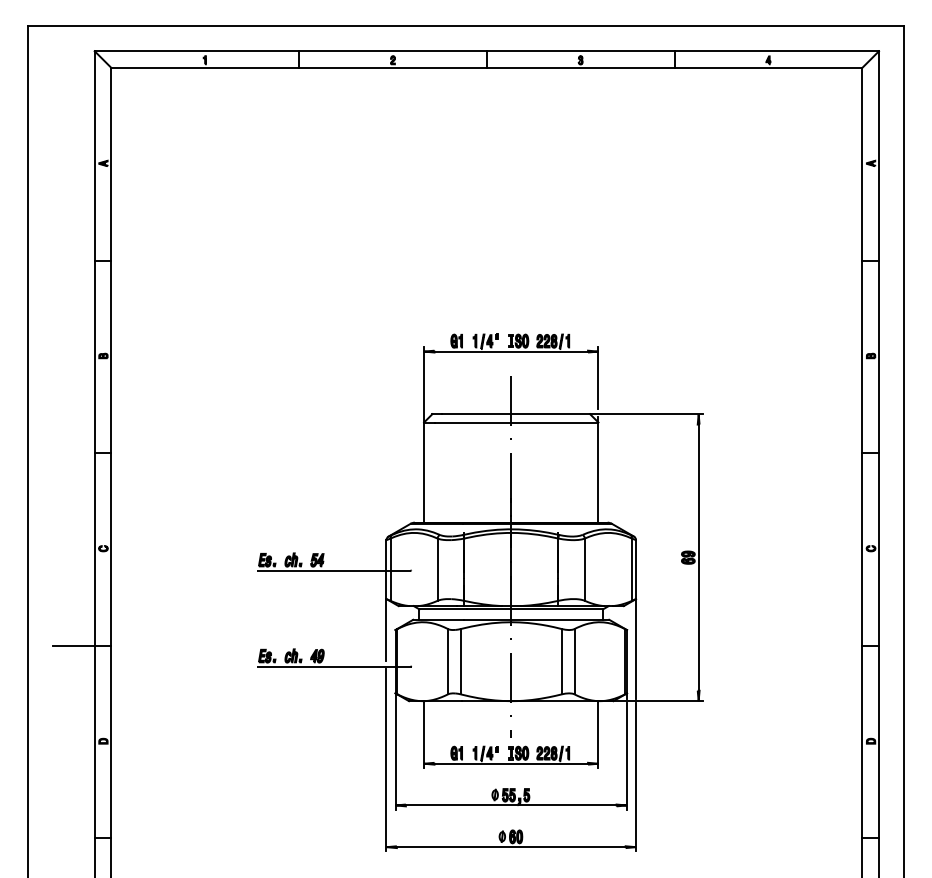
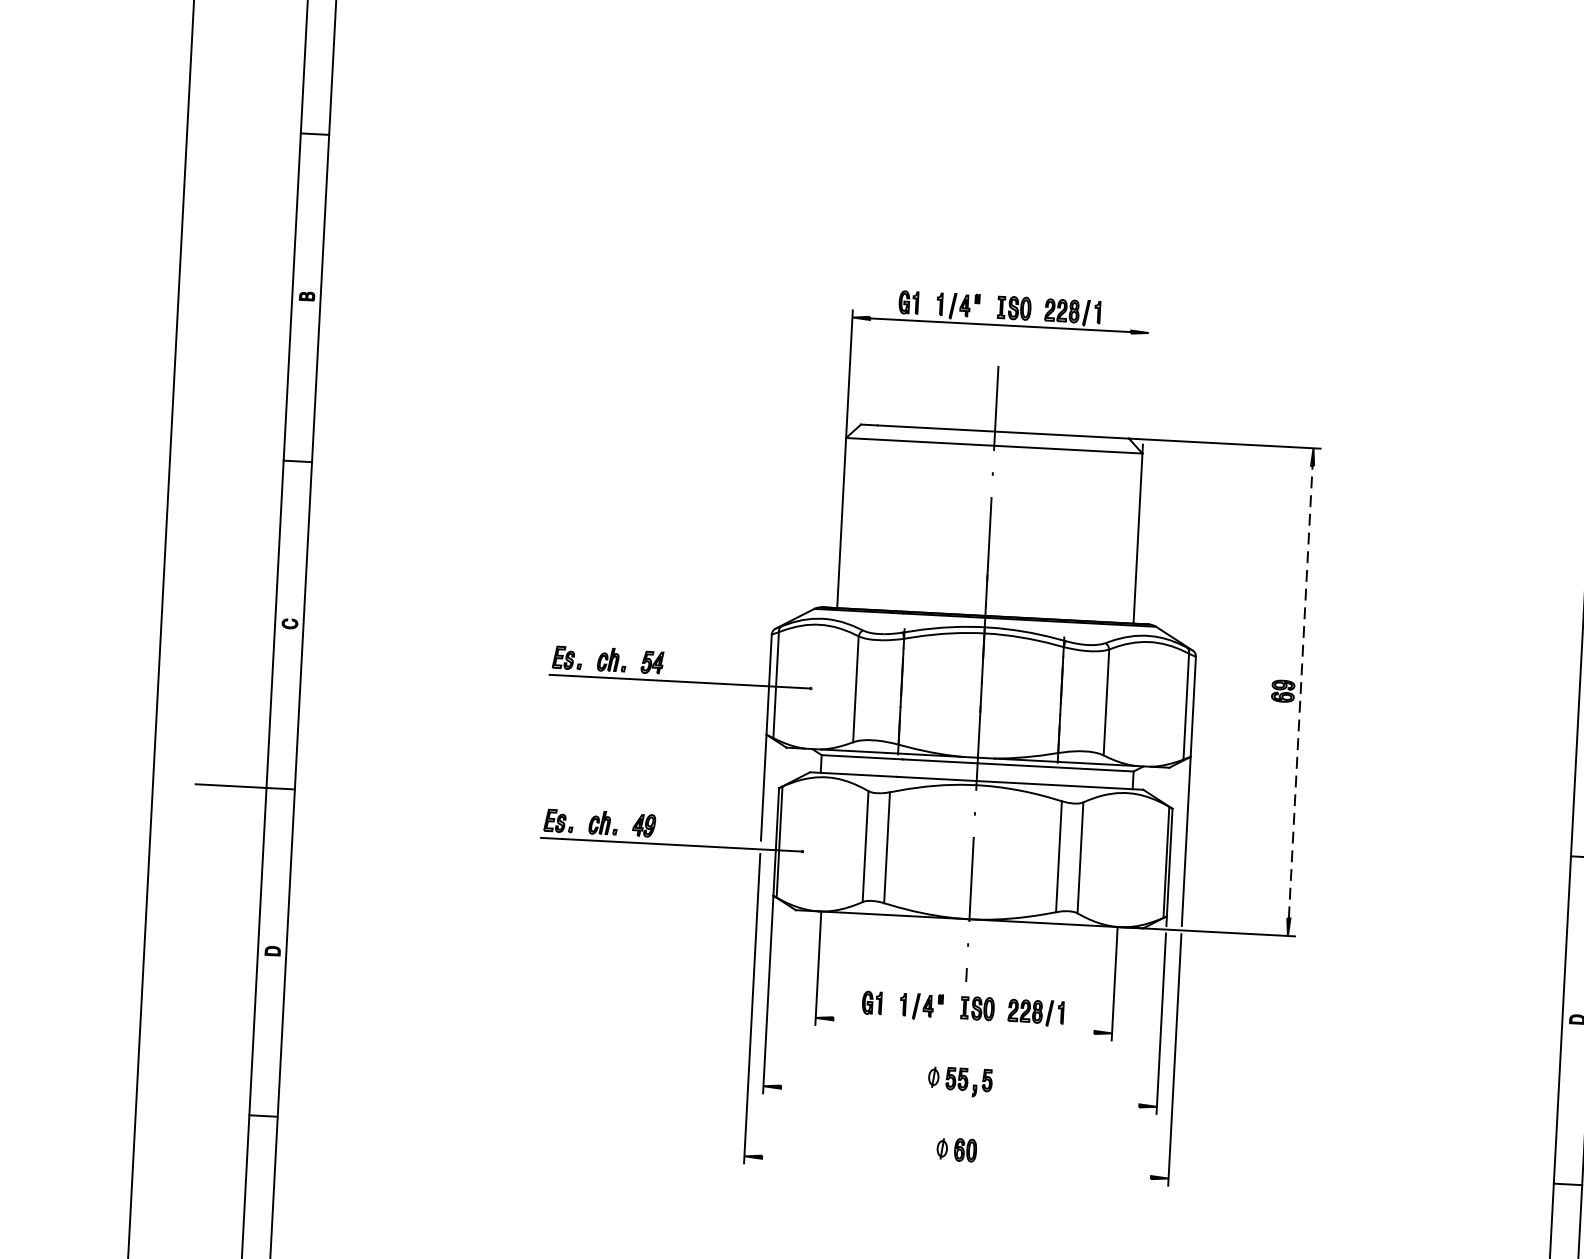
line: (598, 378) -> (1146, 378), removed
line: (698, 557) -> (1300, 691), solid -> dashed
line: (511, 763) -> (964, 1025), removed
line: (510, 805) -> (958, 1096), removed
line: (510, 847) -> (955, 1167), removed

